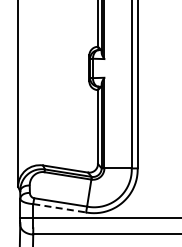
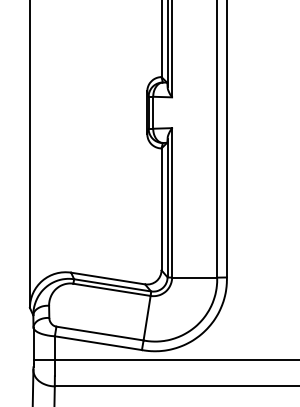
line: (59, 208) -> (98, 343), dashed -> solid

